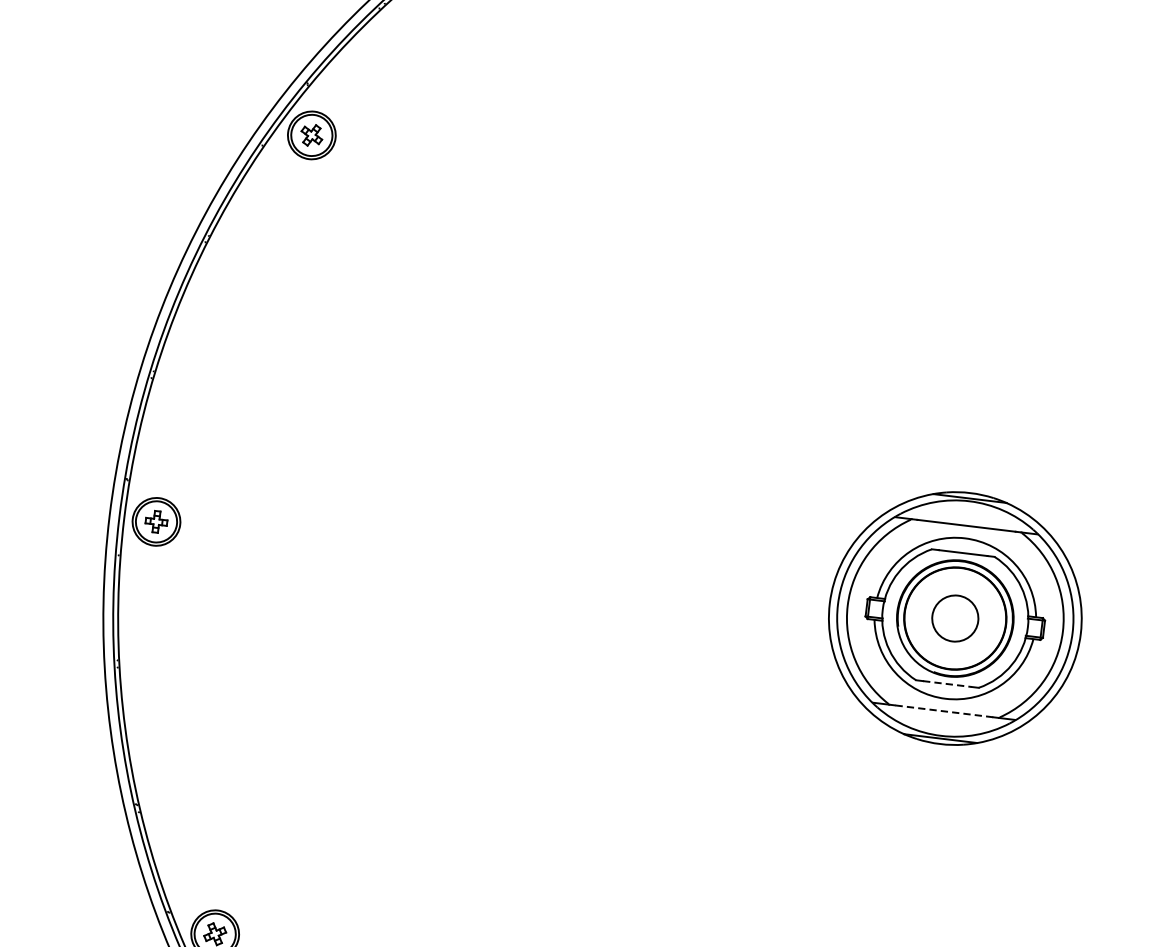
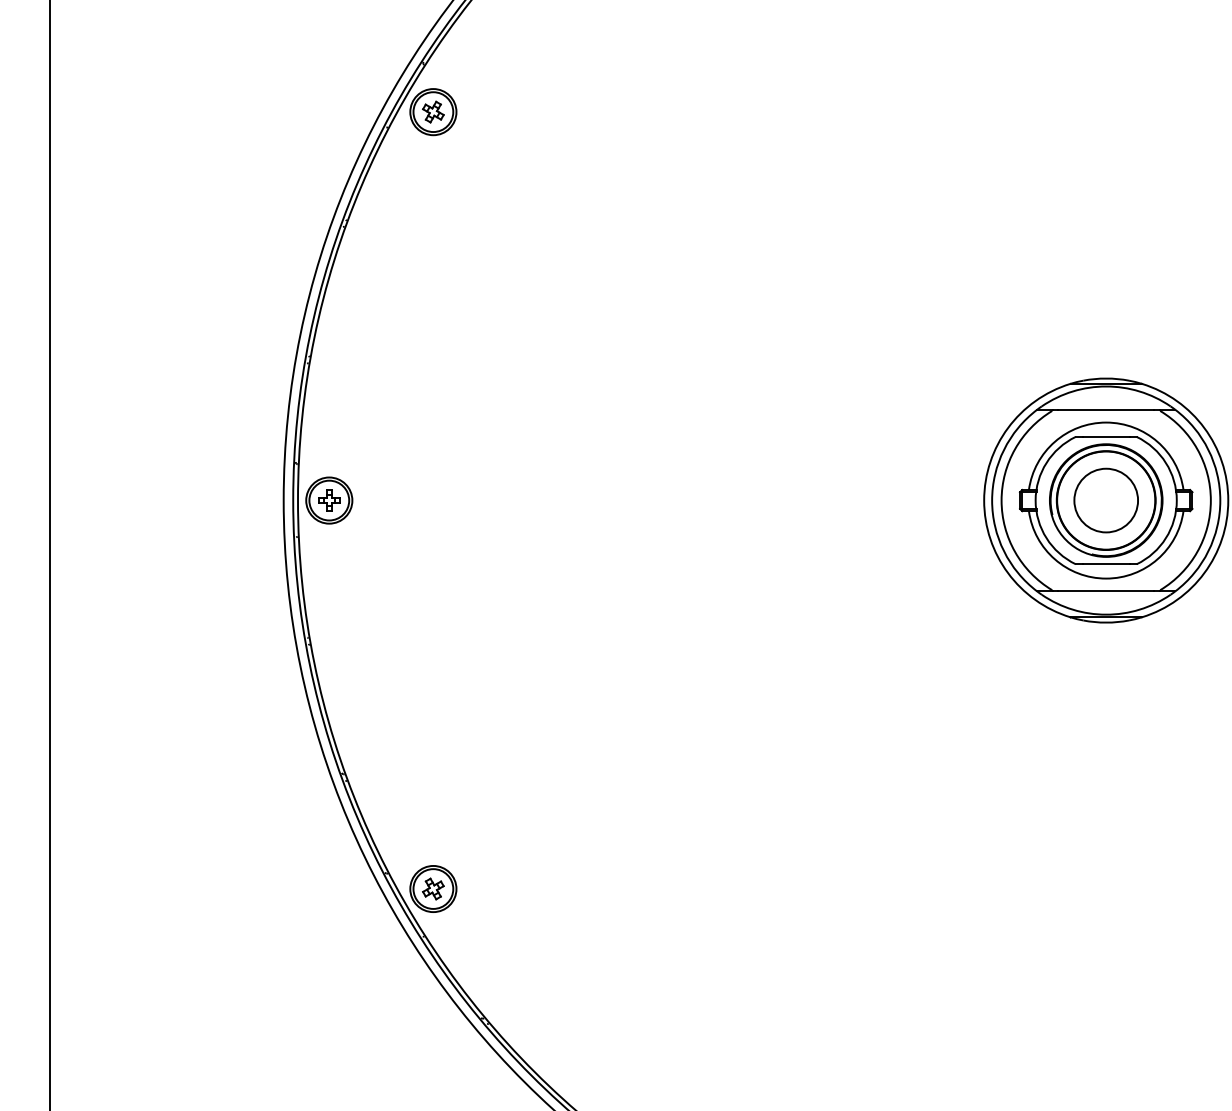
circle: (955, 618) -> (1106, 500), size x1.43
line: (947, 684) -> (1106, 564), dashed -> solid
line: (944, 711) -> (1106, 590), dashed -> solid

